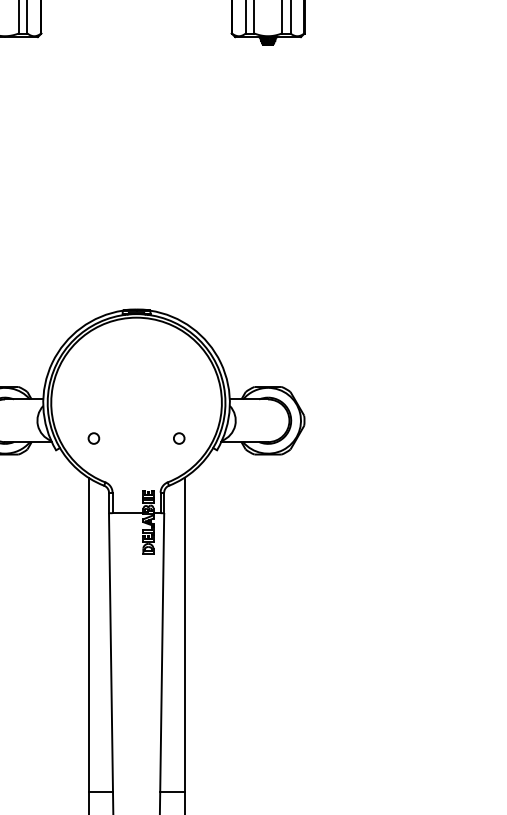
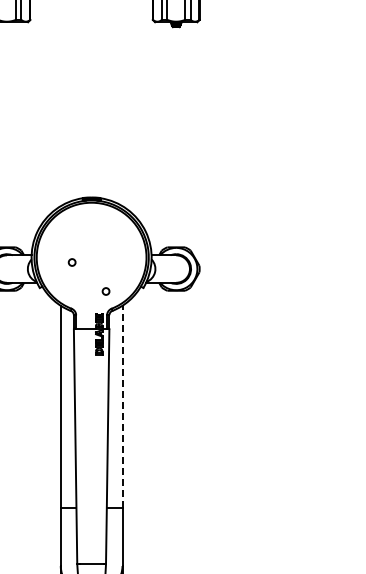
circle: (92, 438) -> (71, 262), moved
circle: (178, 438) -> (105, 291), moved
line: (184, 634) -> (122, 406), solid -> dashed

